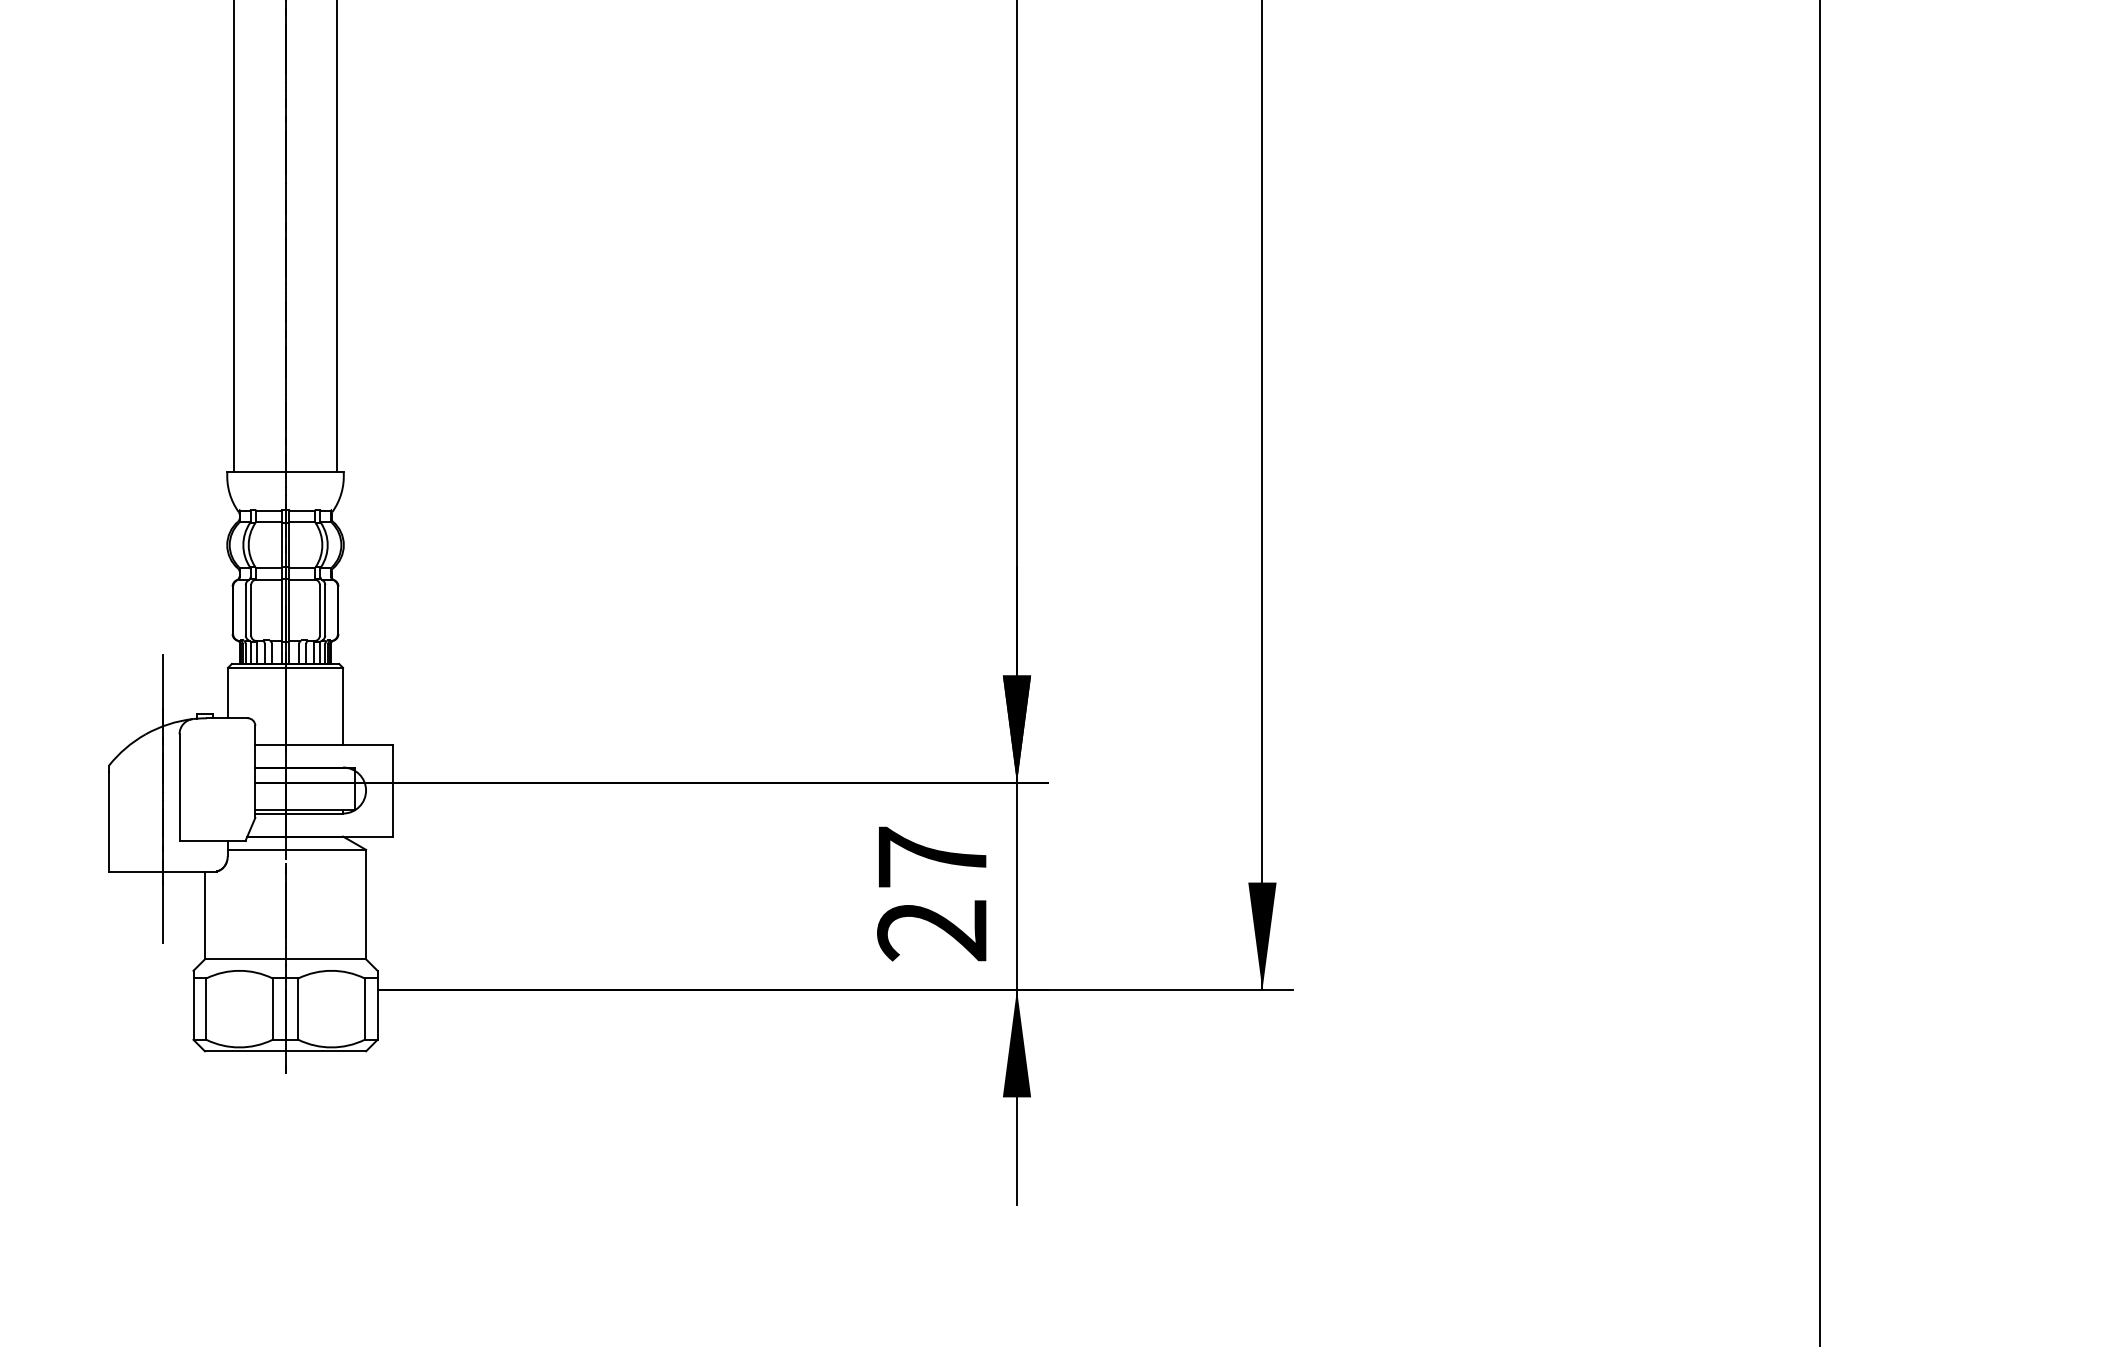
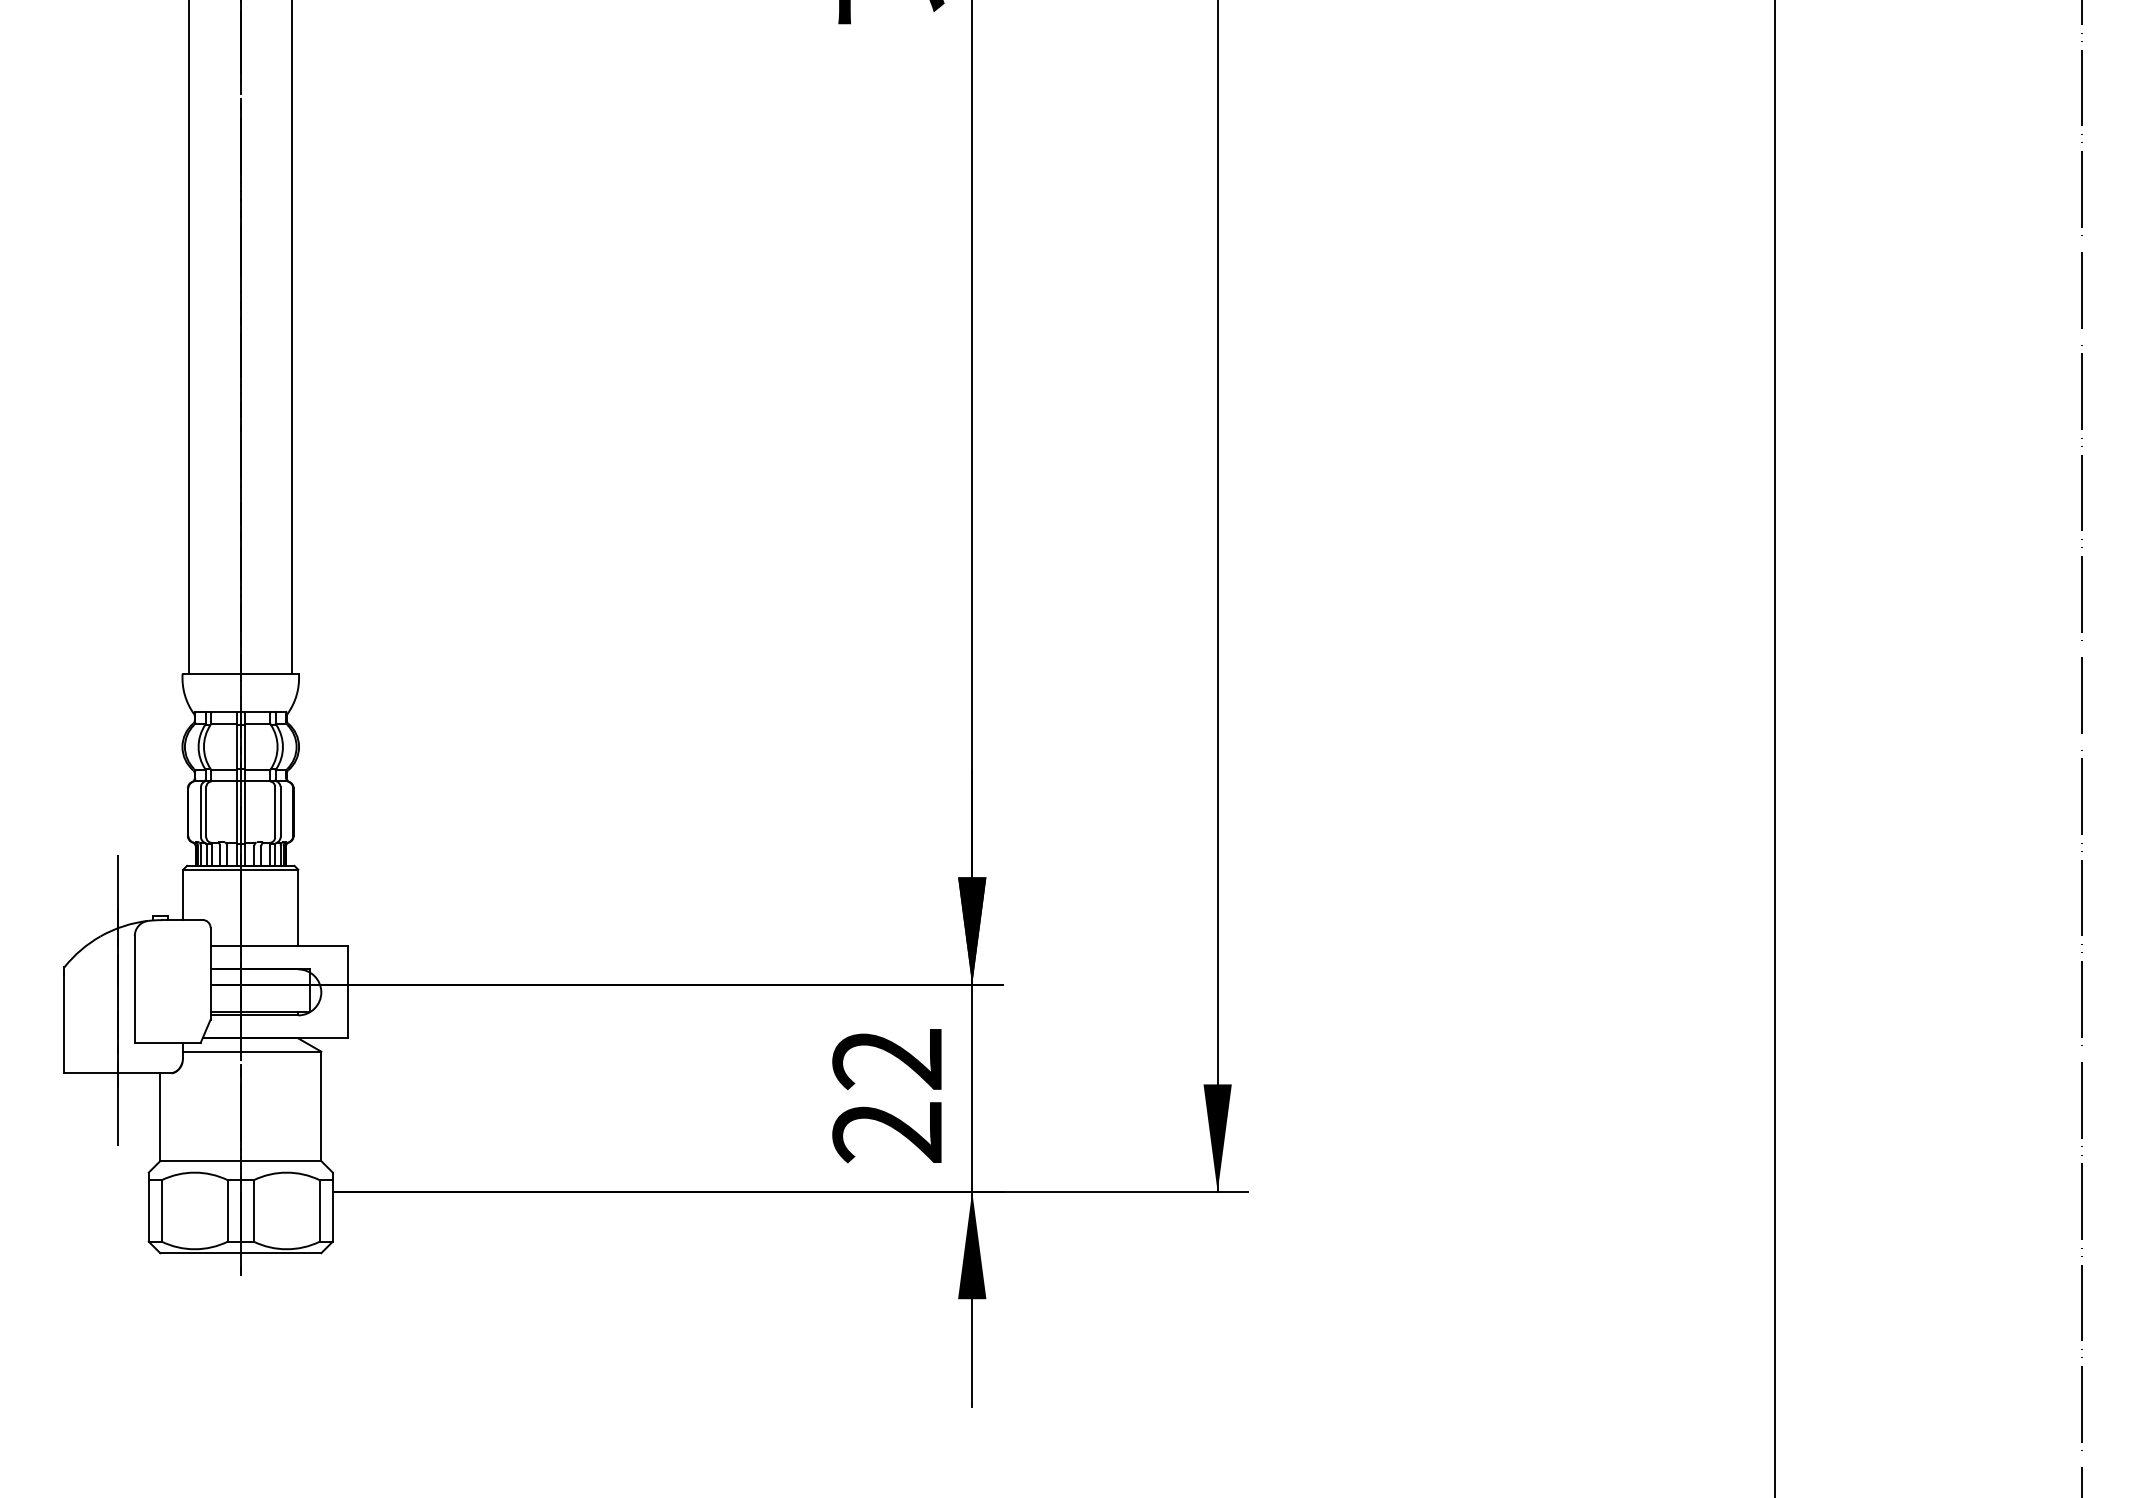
text: (931, 857) -> (886, 1059), 27 -> 22

